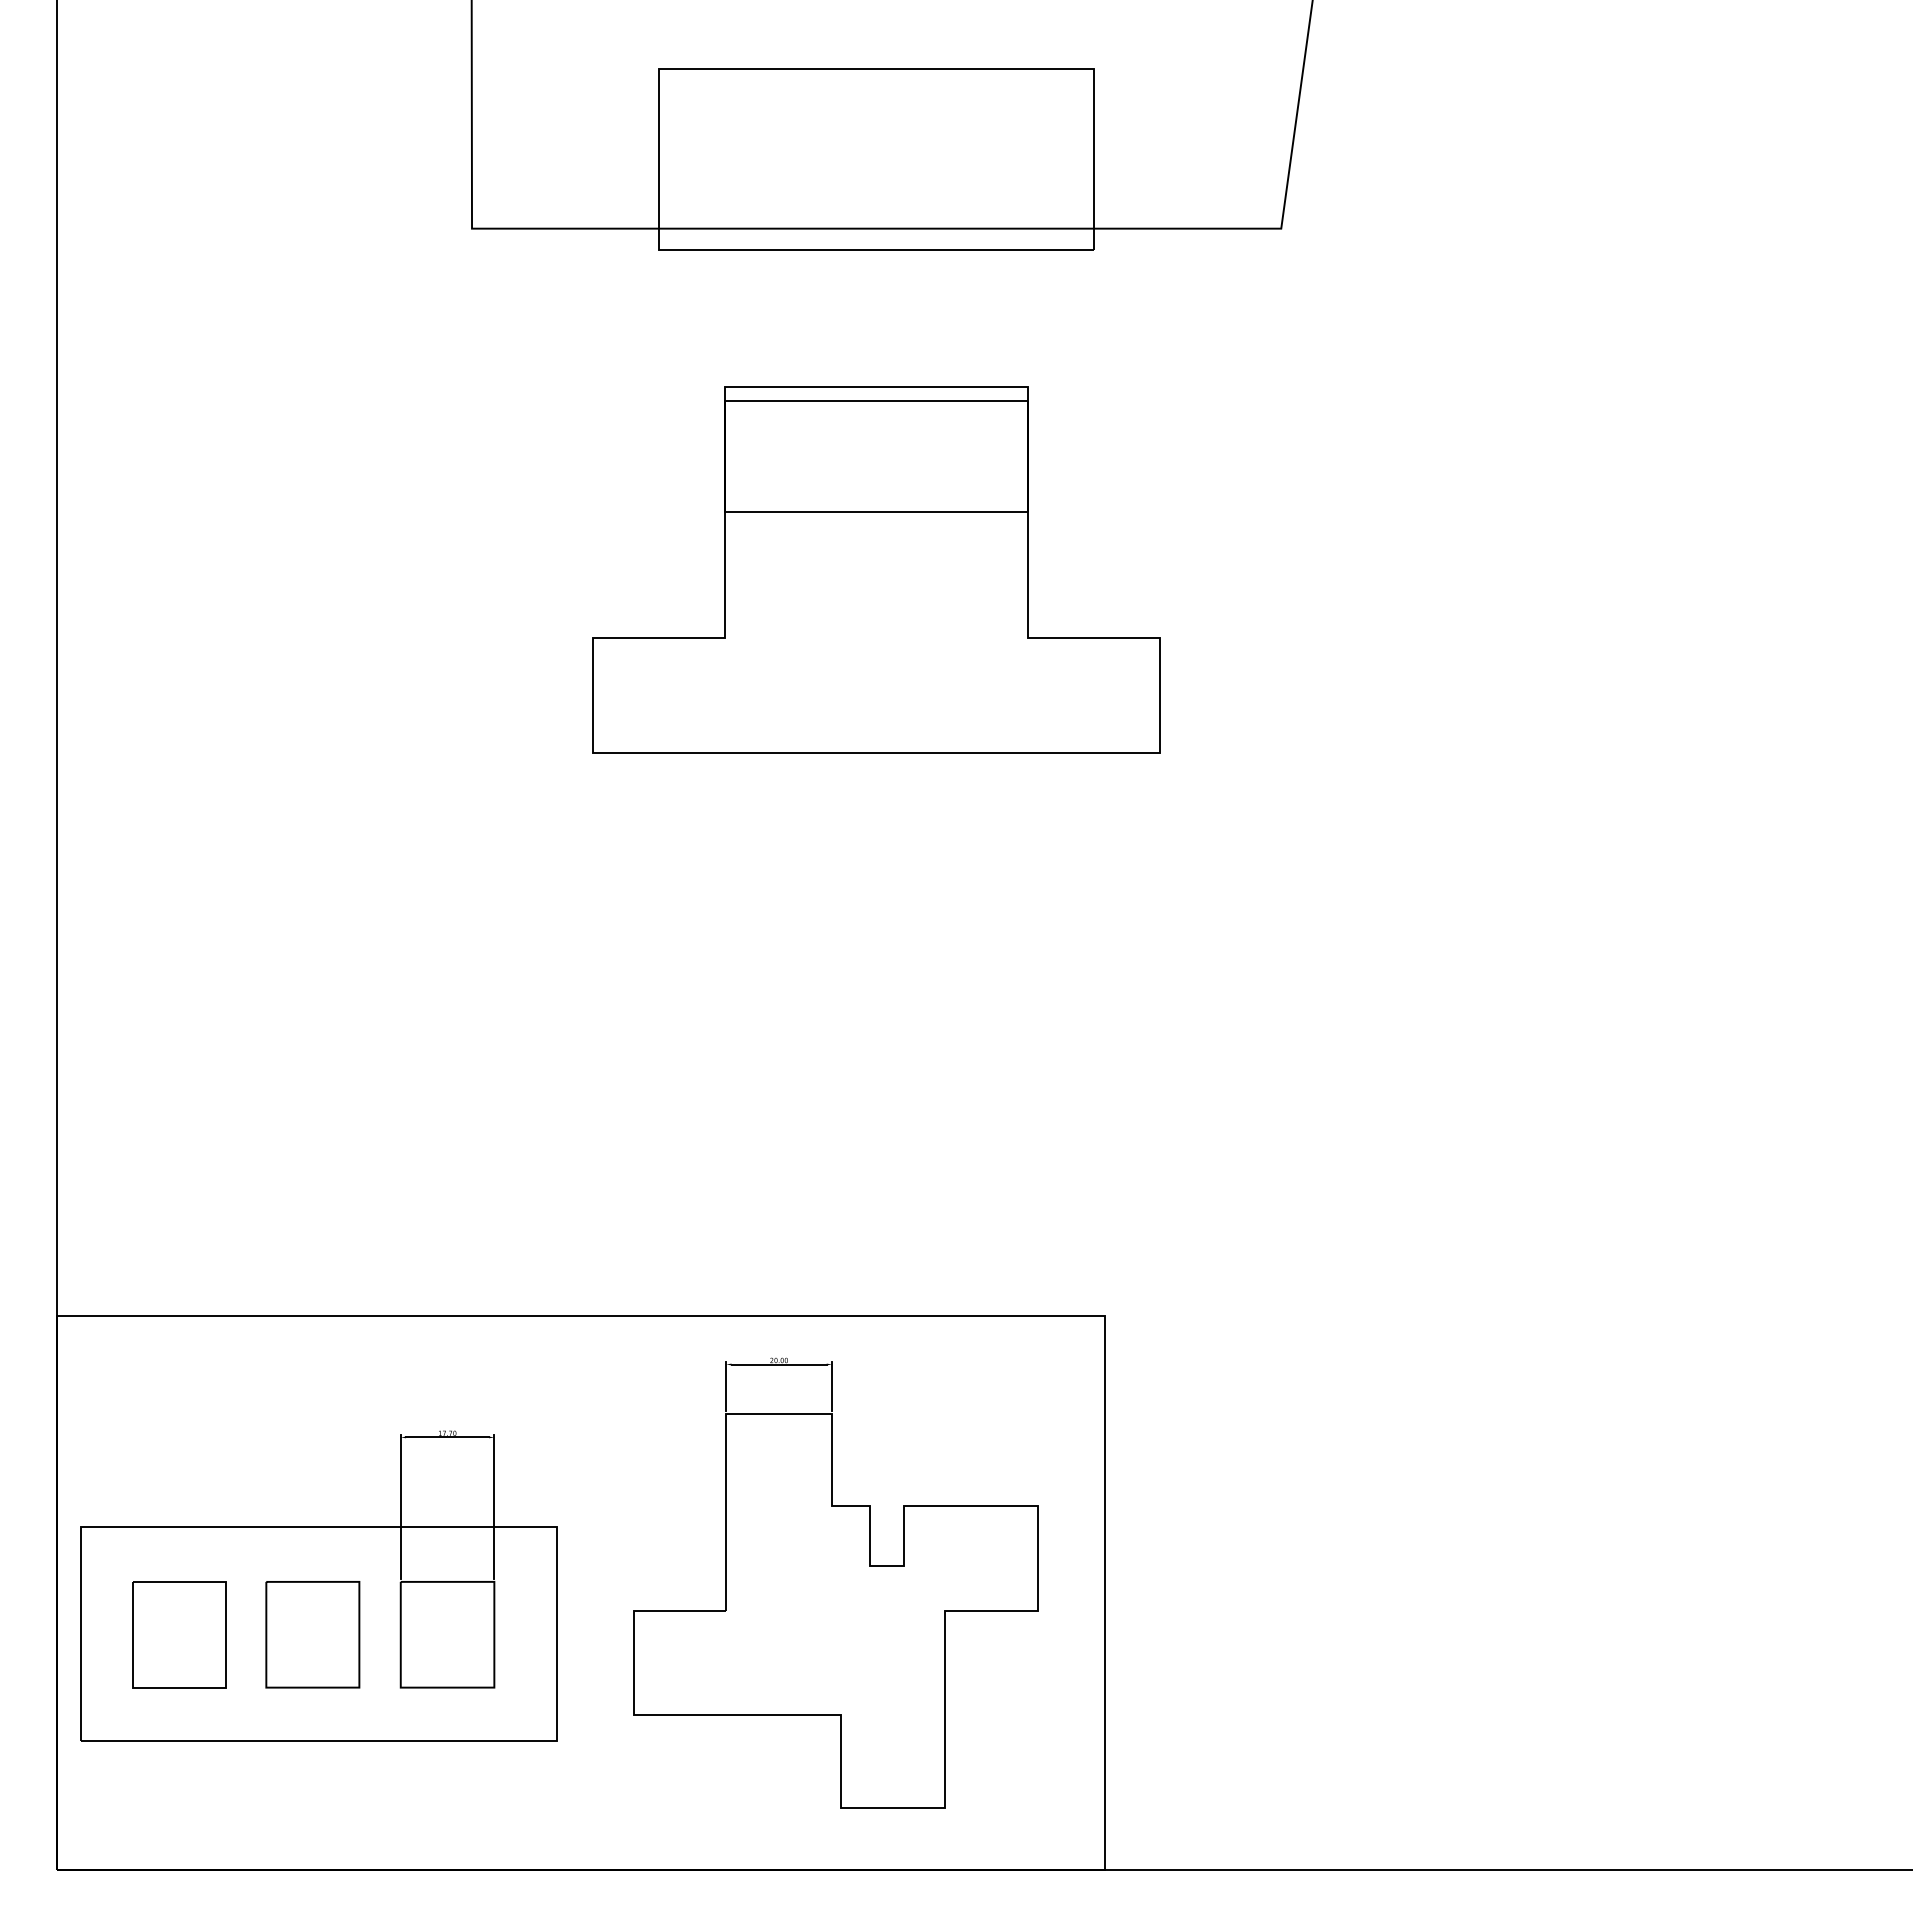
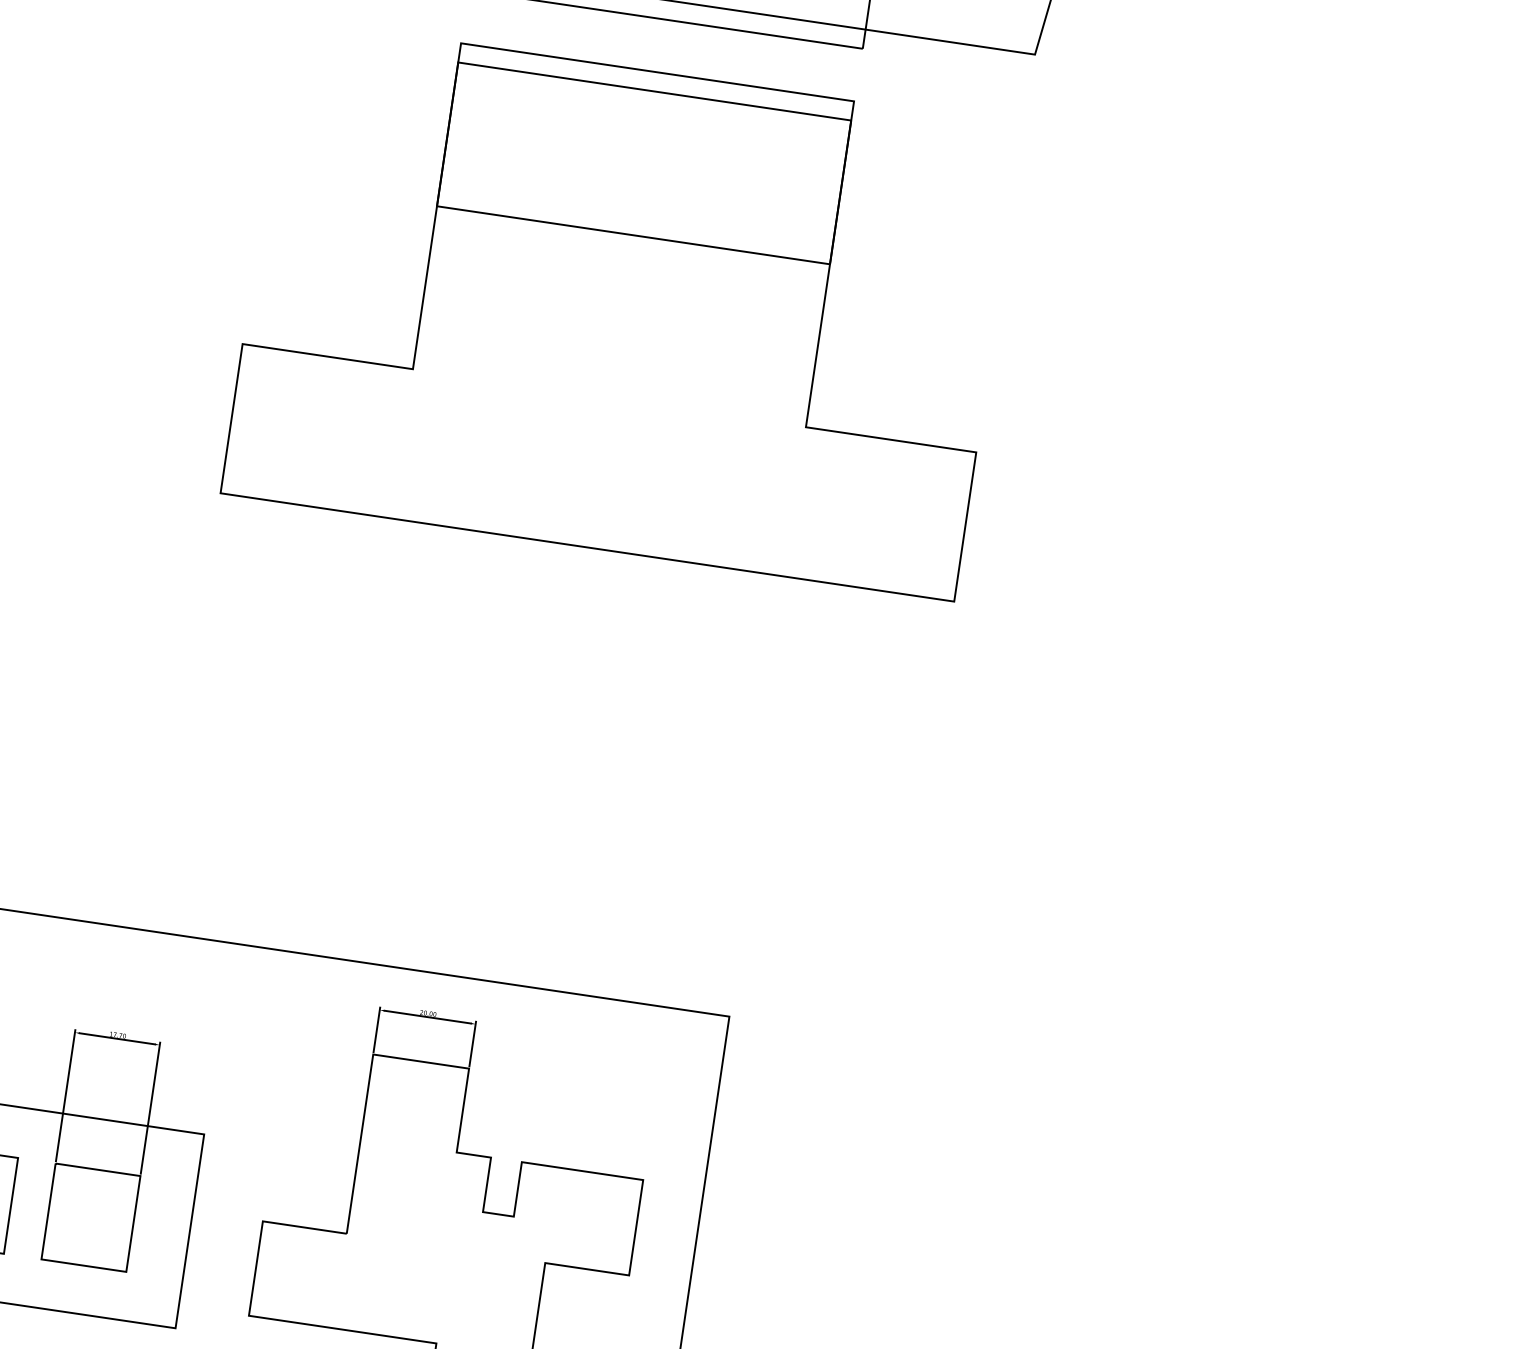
part: (876, 569) -> (622, 309), size x1.43

